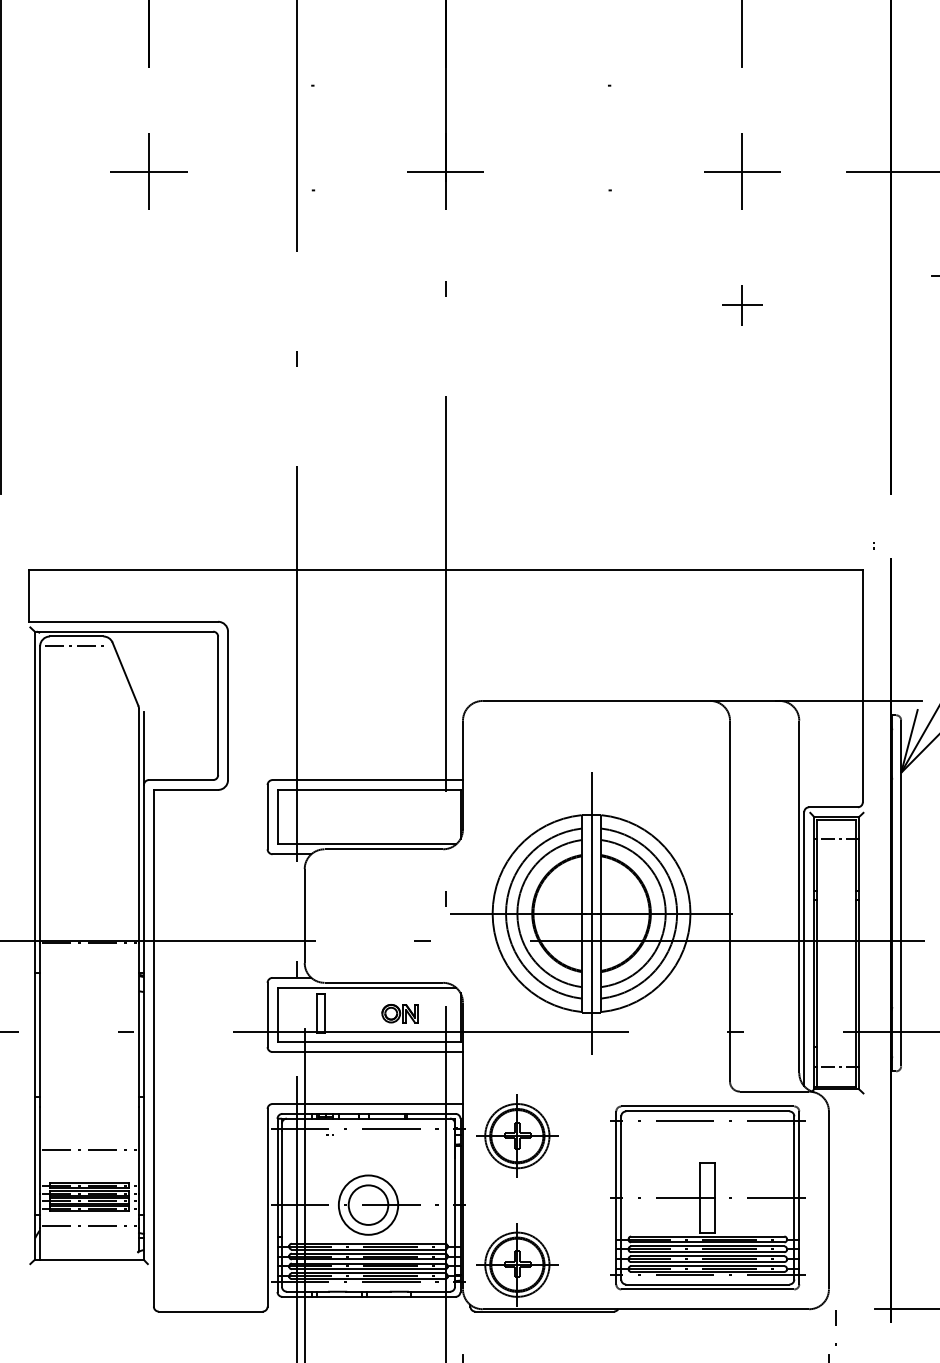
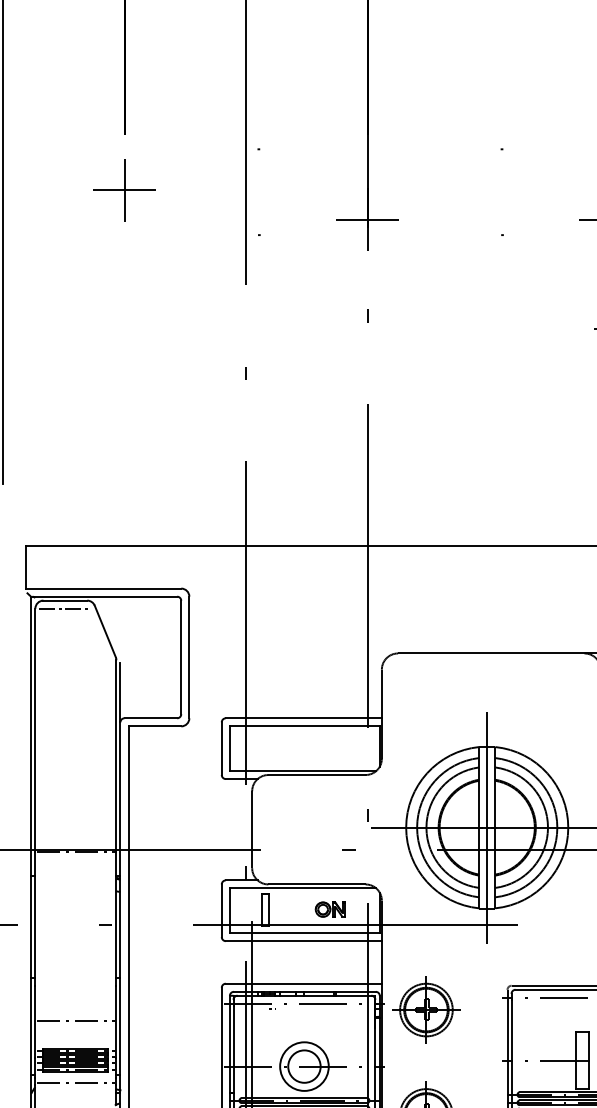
part: (148, 171) -> (124, 190), moved

